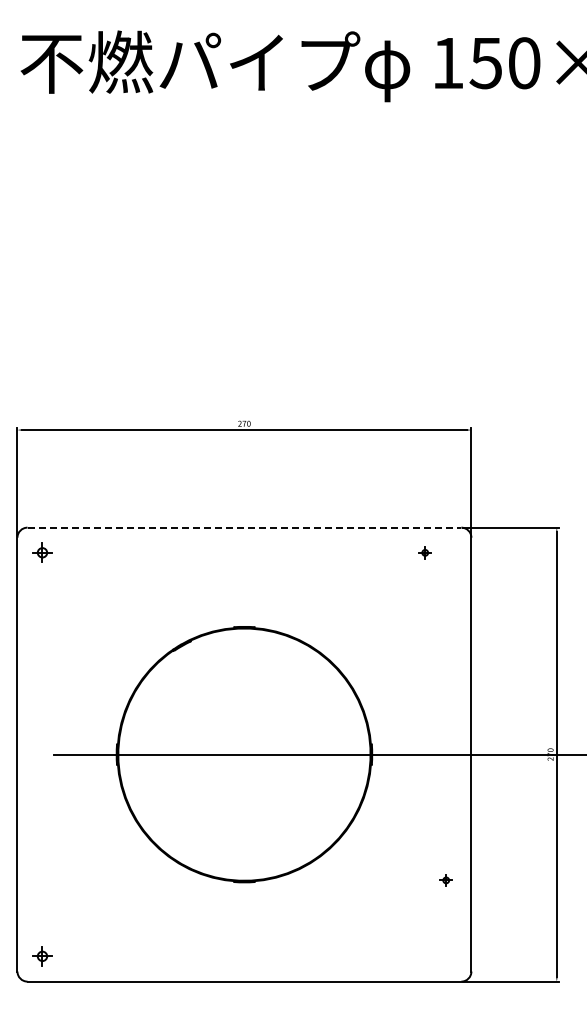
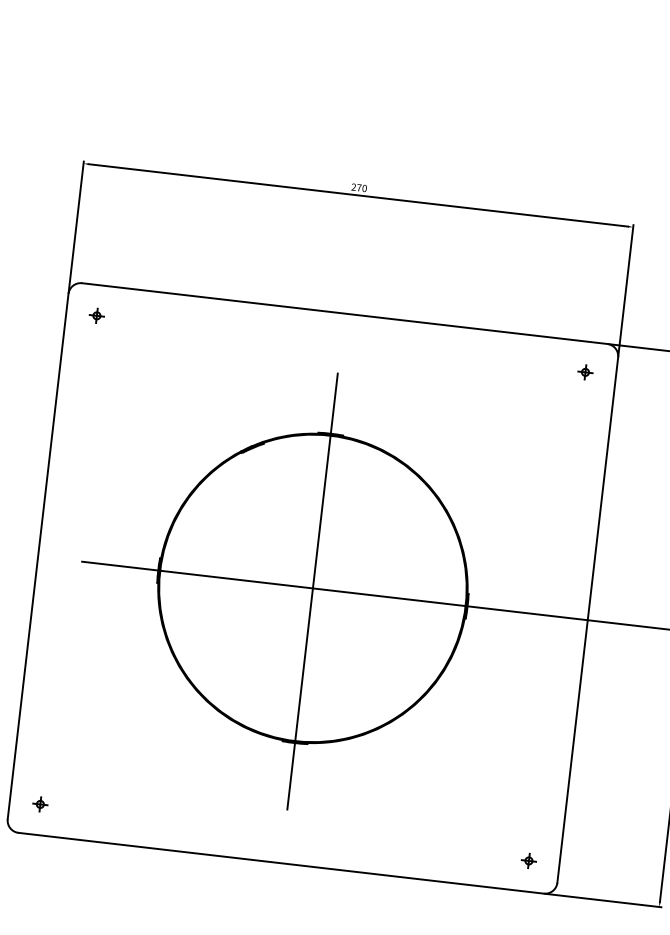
line: (244, 527) -> (344, 313), dashed -> solid
part: (42, 552) -> (96, 315), size x0.62
part: (424, 552) -> (584, 371), moved
line: (244, 757) -> (312, 591), added
part: (445, 880) -> (528, 860), moved
part: (42, 956) -> (40, 804), size x0.62

